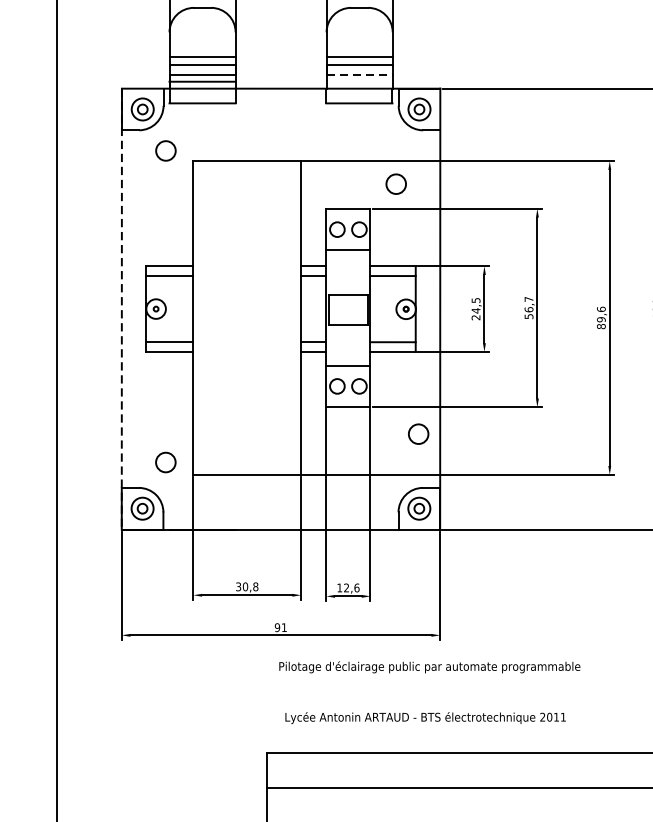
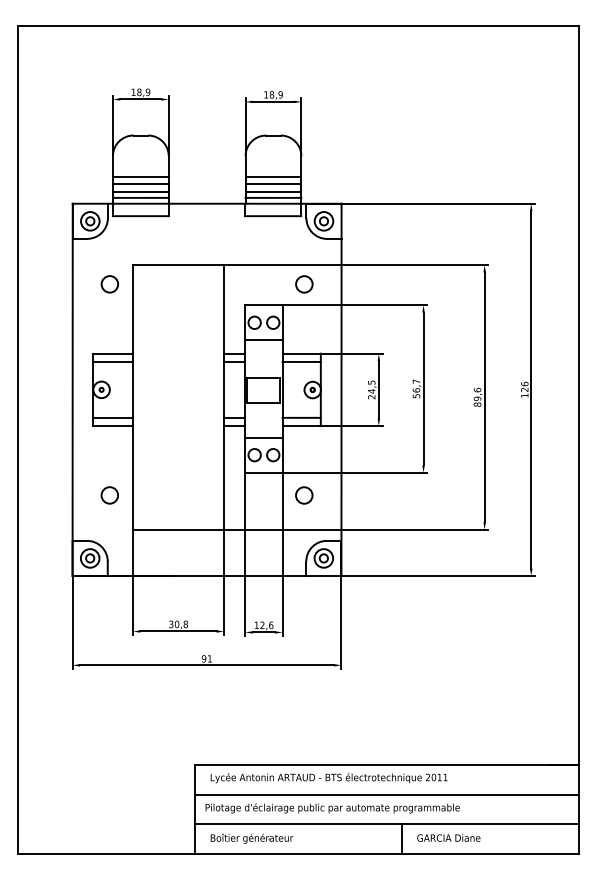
line: (359, 75) -> (273, 192), dashed -> solid
line: (359, 81) -> (273, 197), added
circle: (165, 151) -> (109, 284), moved
line: (121, 309) -> (72, 390), dashed -> solid
circle: (418, 434) -> (304, 495), moved
circle: (165, 462) -> (109, 495), moved
text: (429, 667) -> (332, 808), moved
text: (424, 718) -> (328, 778), moved

